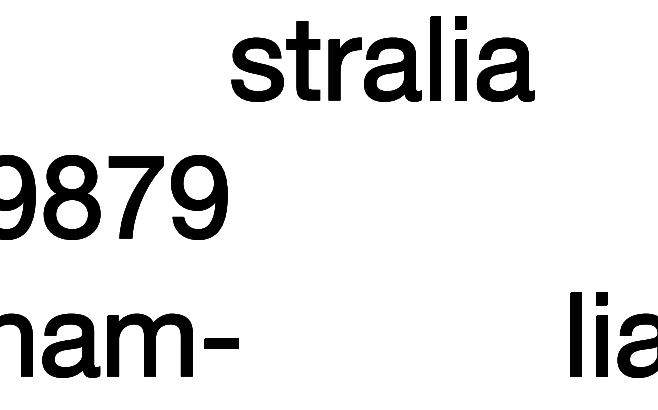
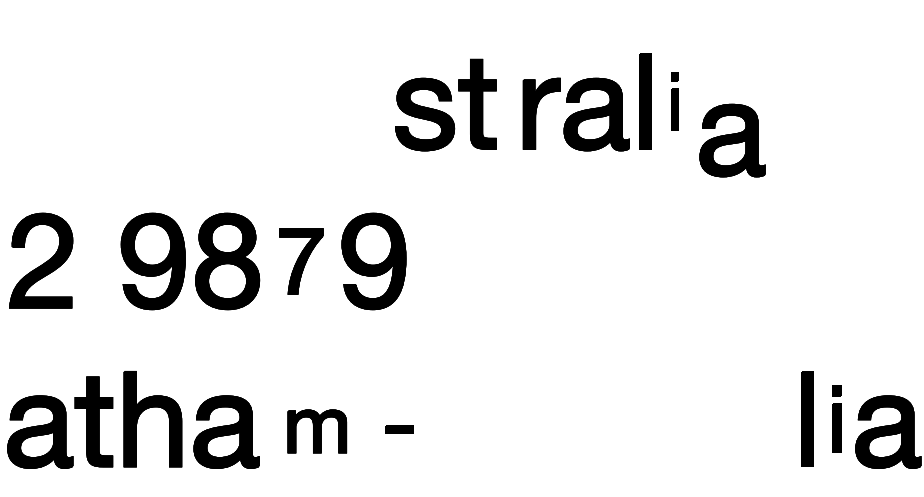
part: (460, 58) -> (674, 101), size x0.6
part: (275, 61) -> (445, 104), moved
part: (505, 69) -> (732, 140), moved
part: (136, 197) -> (301, 261), size x0.7
part: (601, 333) -> (836, 418), size x0.7
part: (220, 343) -> (398, 429), size x0.7
part: (150, 345) -> (317, 431), size x0.6

